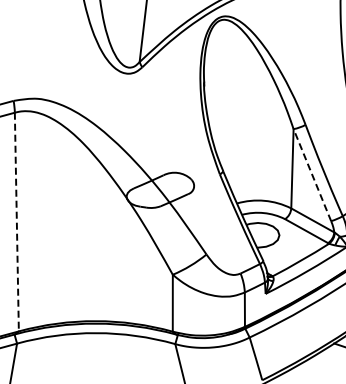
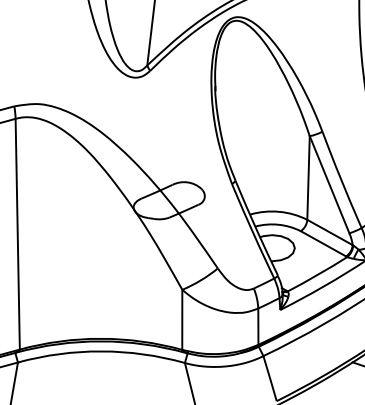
line: (312, 175) -> (329, 185), dashed -> solid
line: (16, 222) -> (17, 234), dashed -> solid

